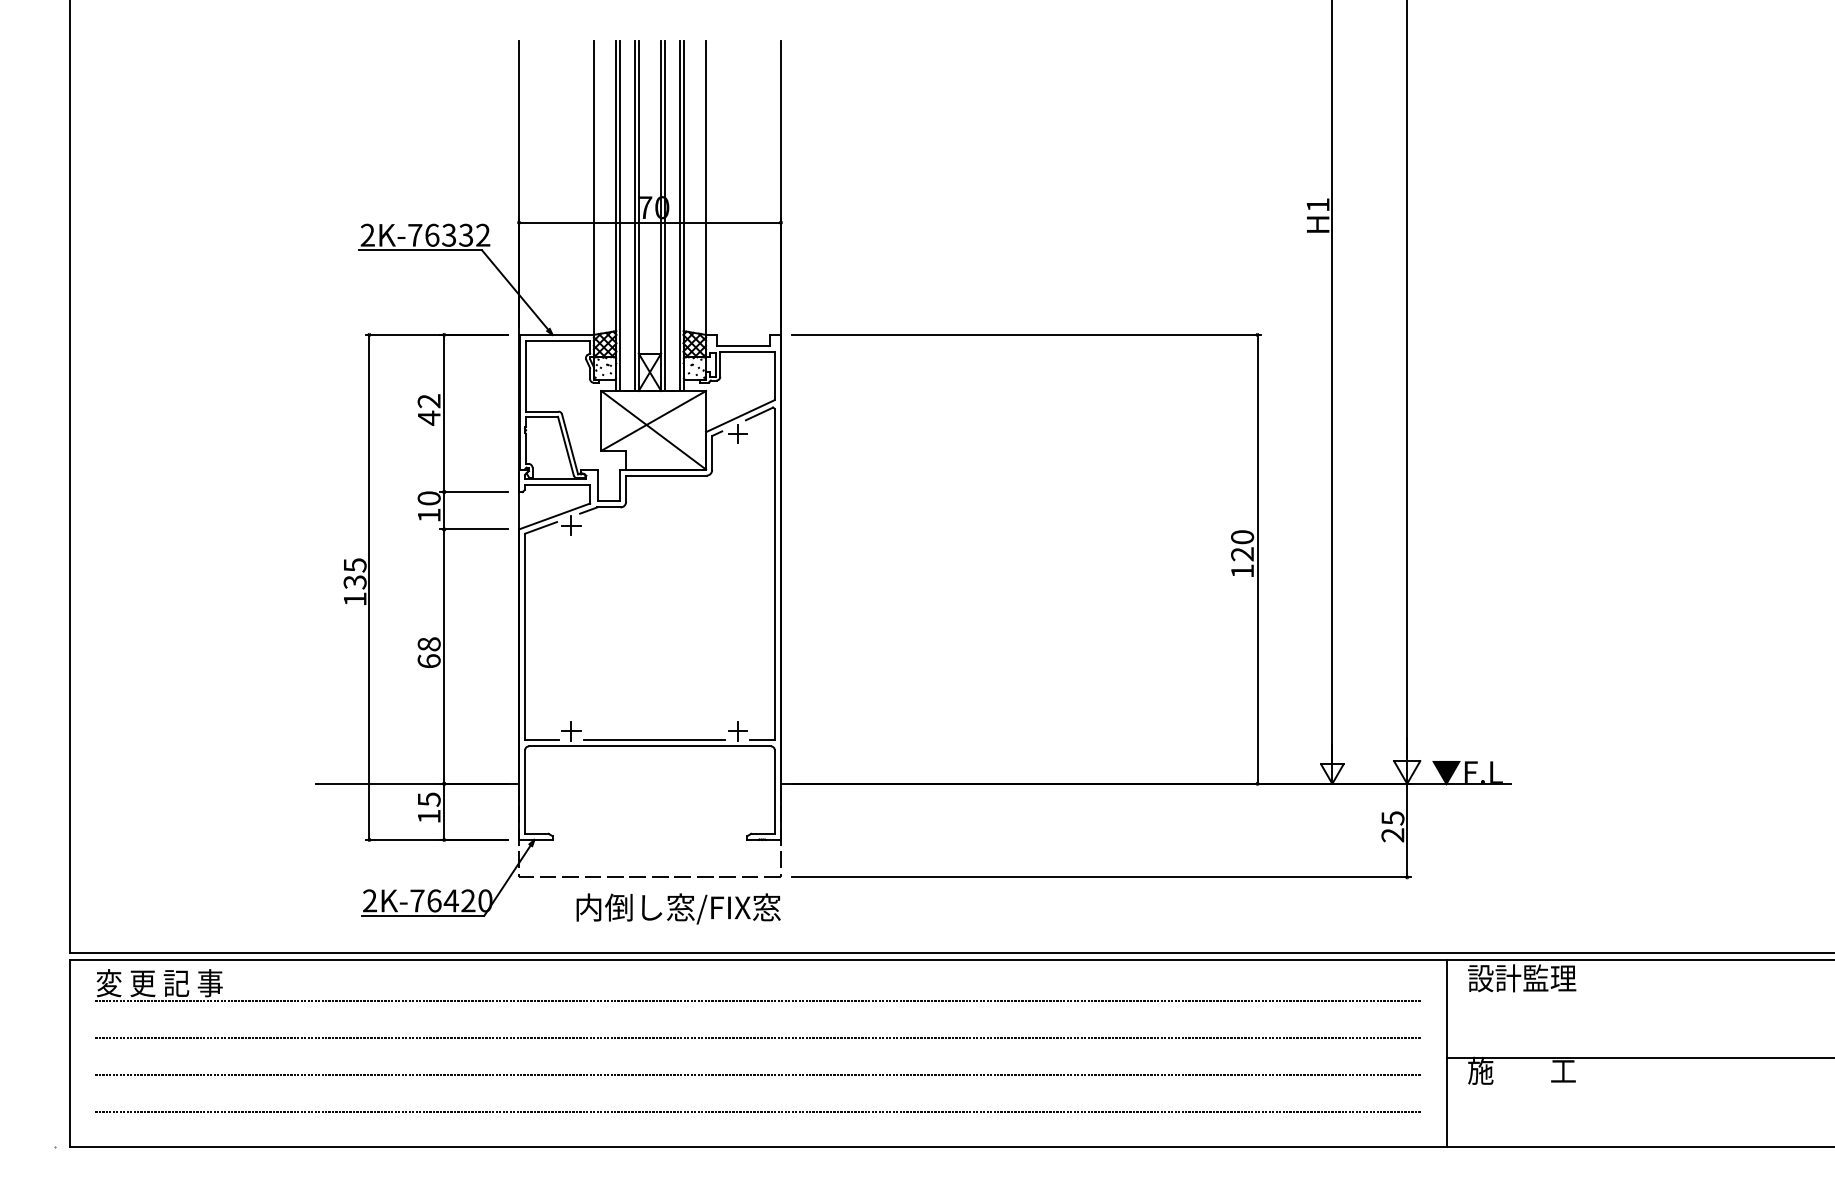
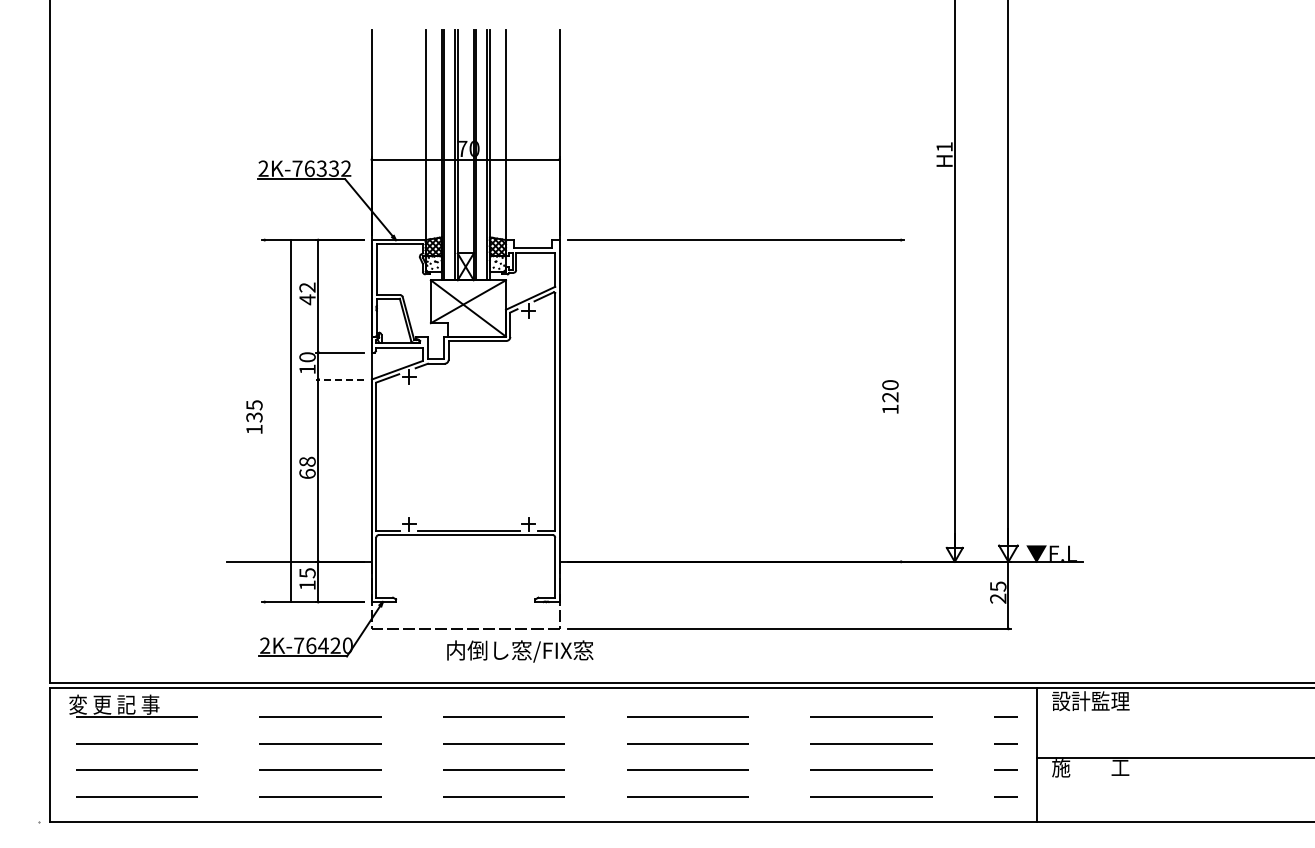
line: (473, 529) -> (339, 379), solid -> dashed
line: (1257, 558) -> (901, 400), removed
line: (369, 588) -> (290, 421), moved
text: (678, 908) -> (520, 651), moved

